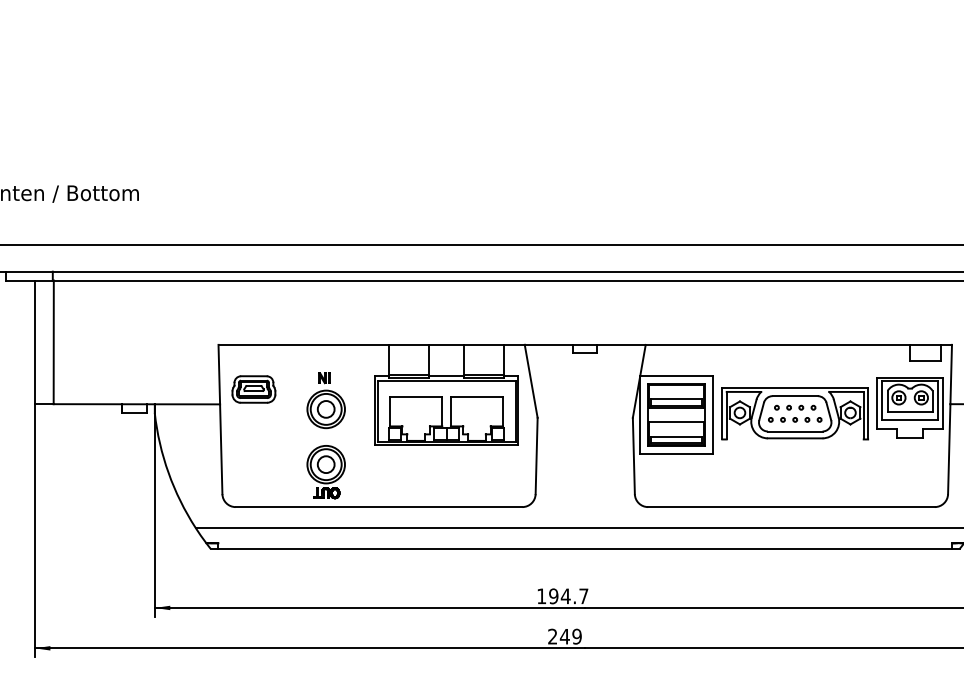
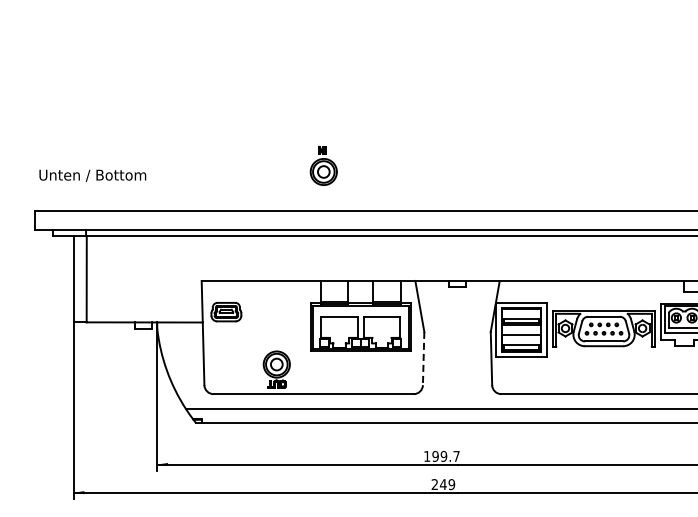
part: (325, 400) -> (323, 165), moved
line: (536, 455) -> (423, 358), solid -> dashed
text: (565, 596) -> (443, 456), 194.7 -> 199.7

